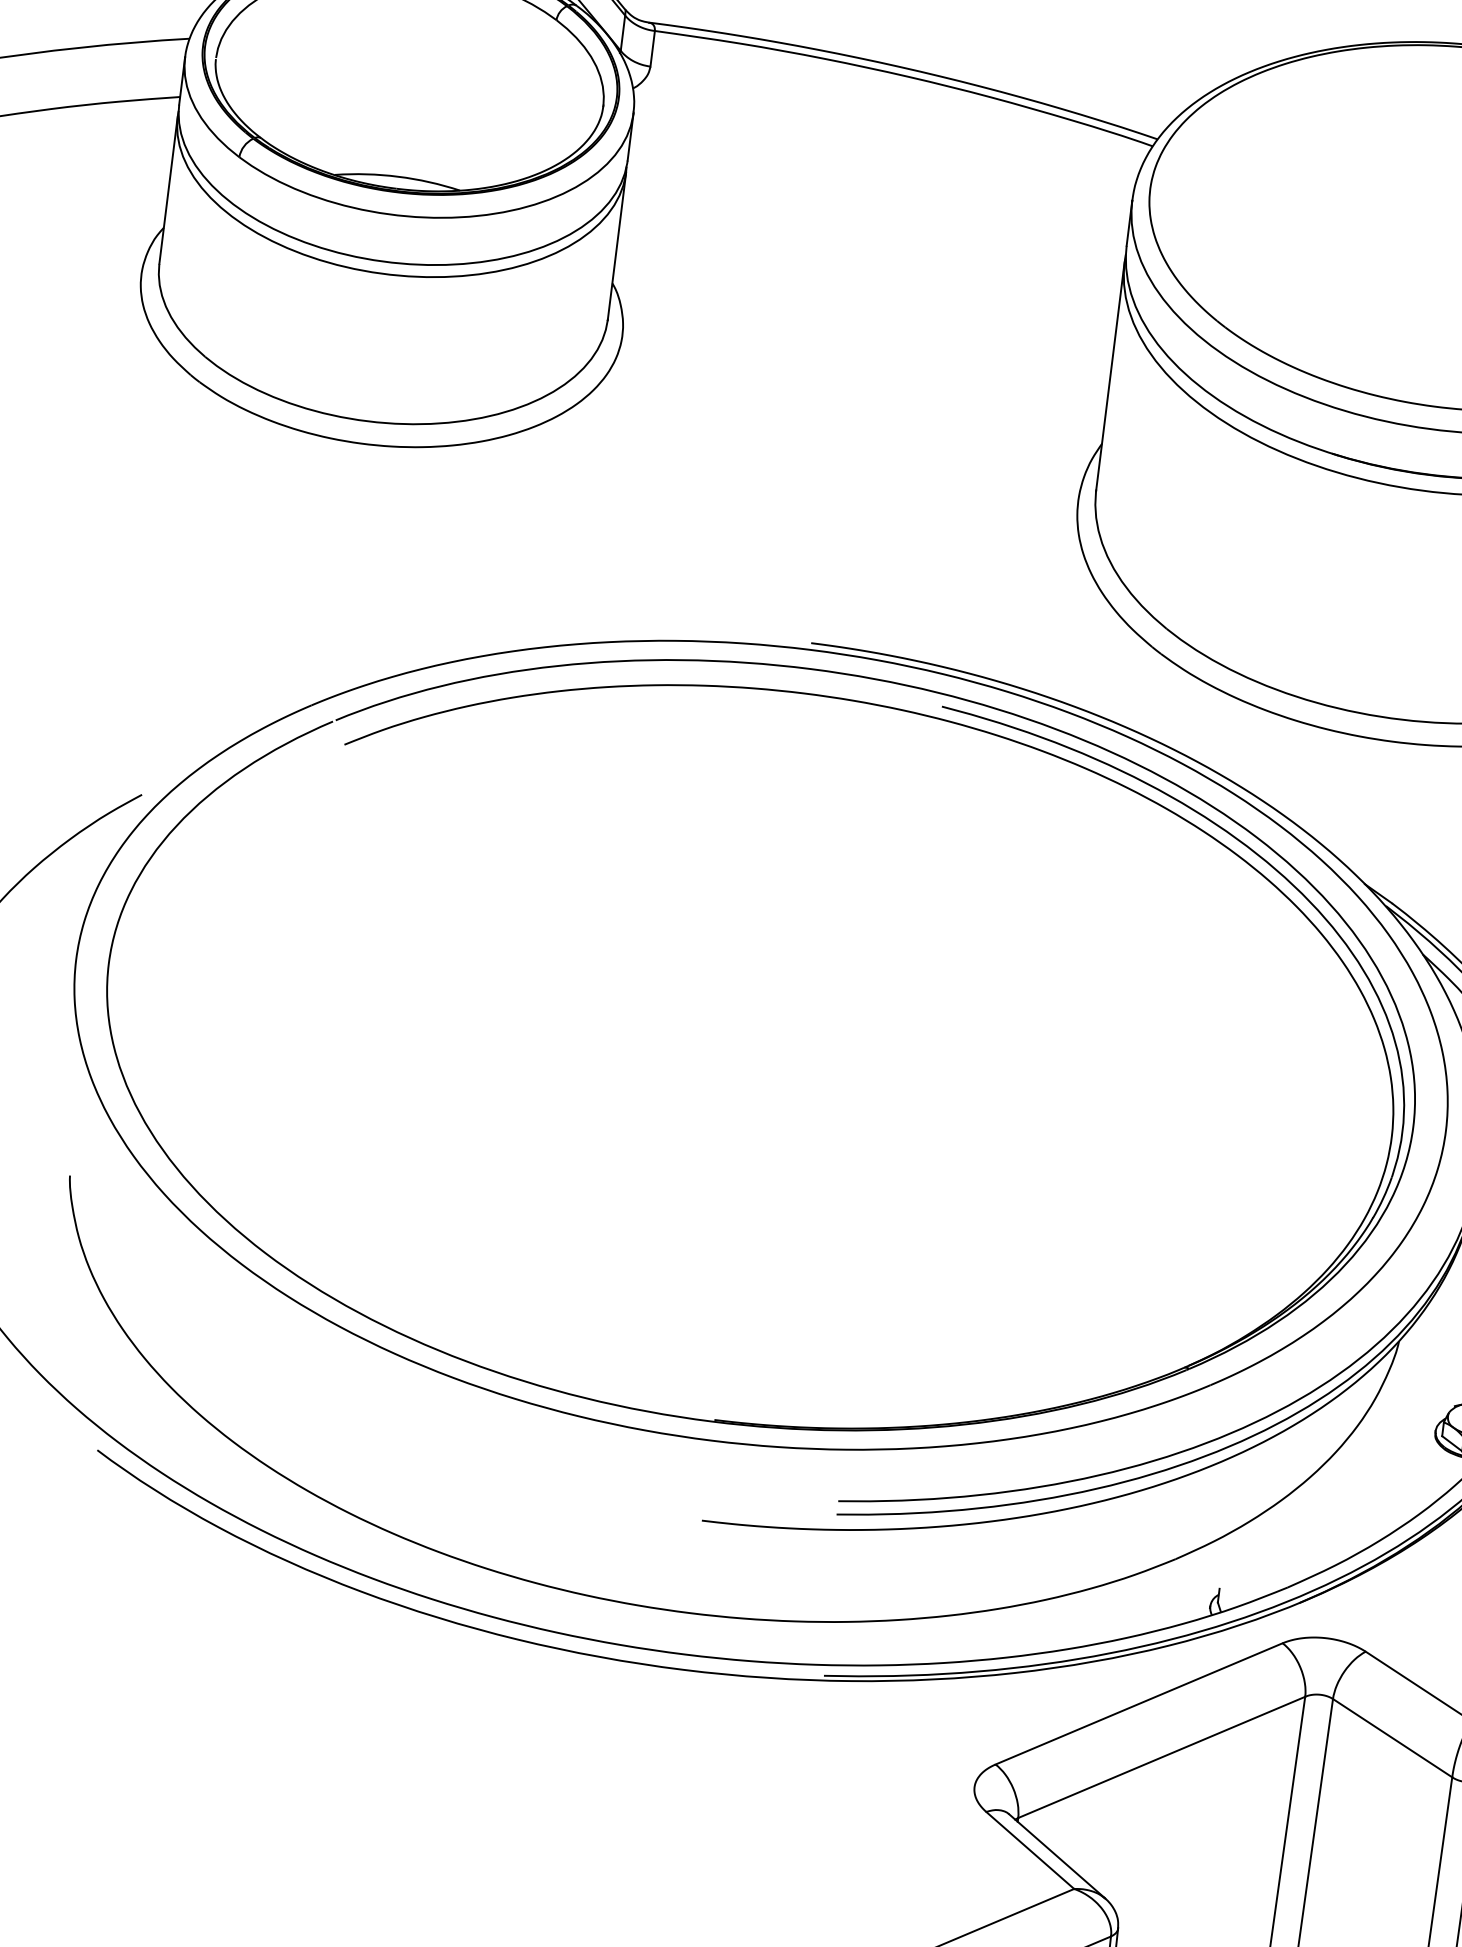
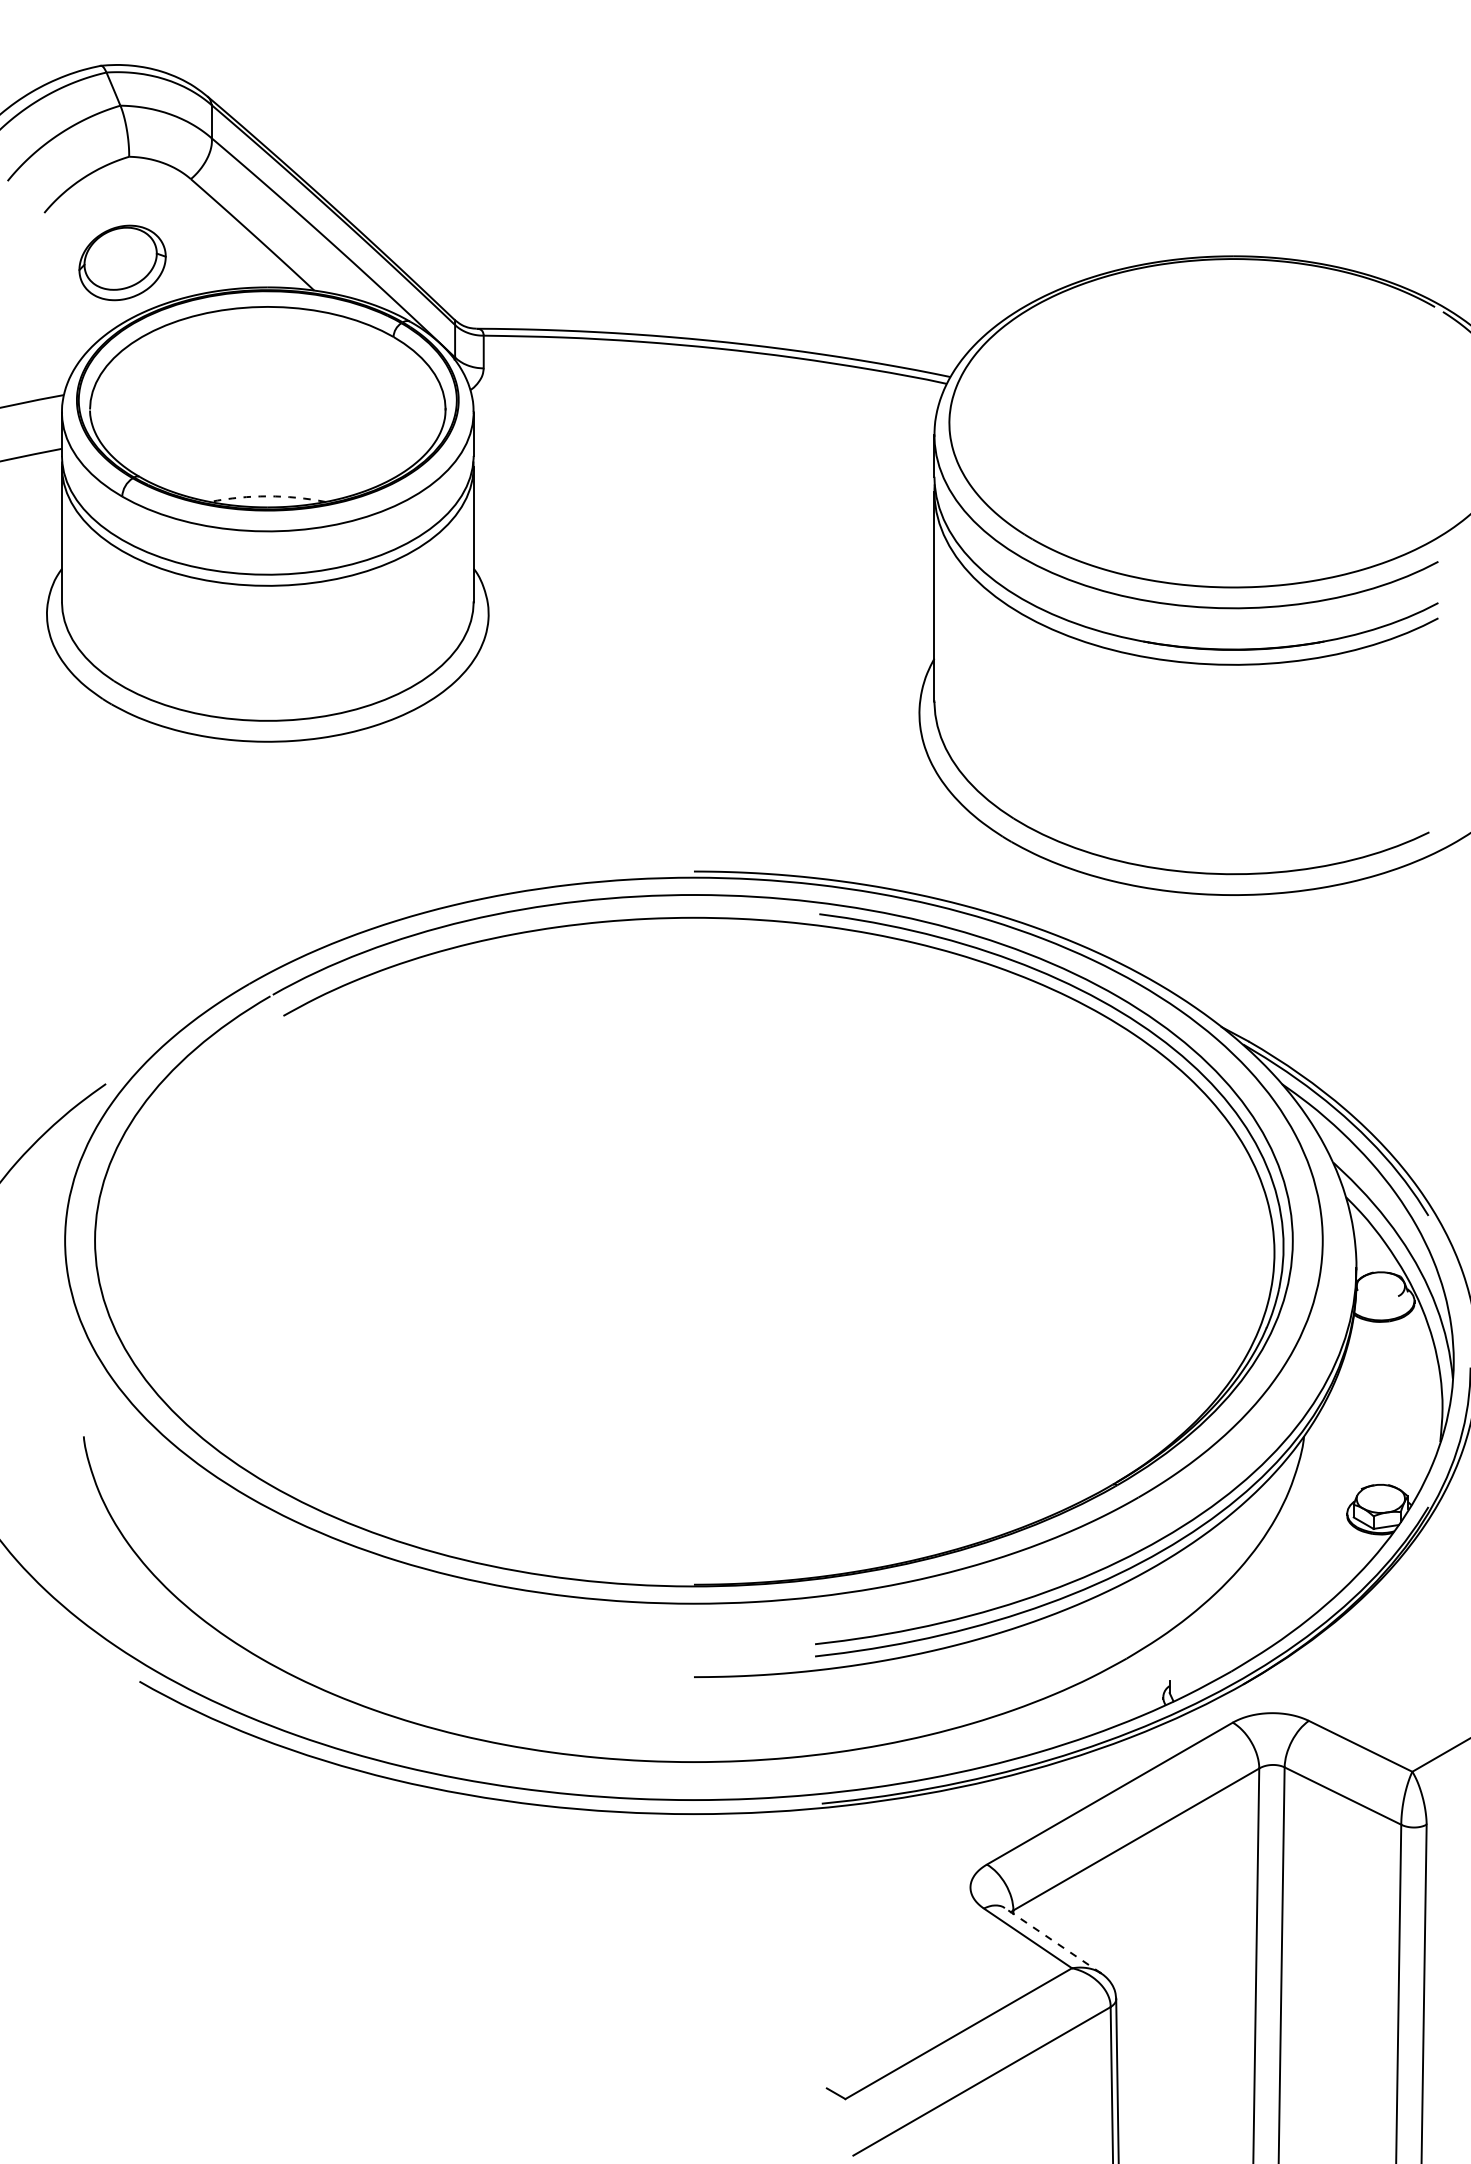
arc: (398, 176) -> (268, 496), solid -> dashed
line: (1056, 1856) -> (1052, 1940), solid -> dashed

